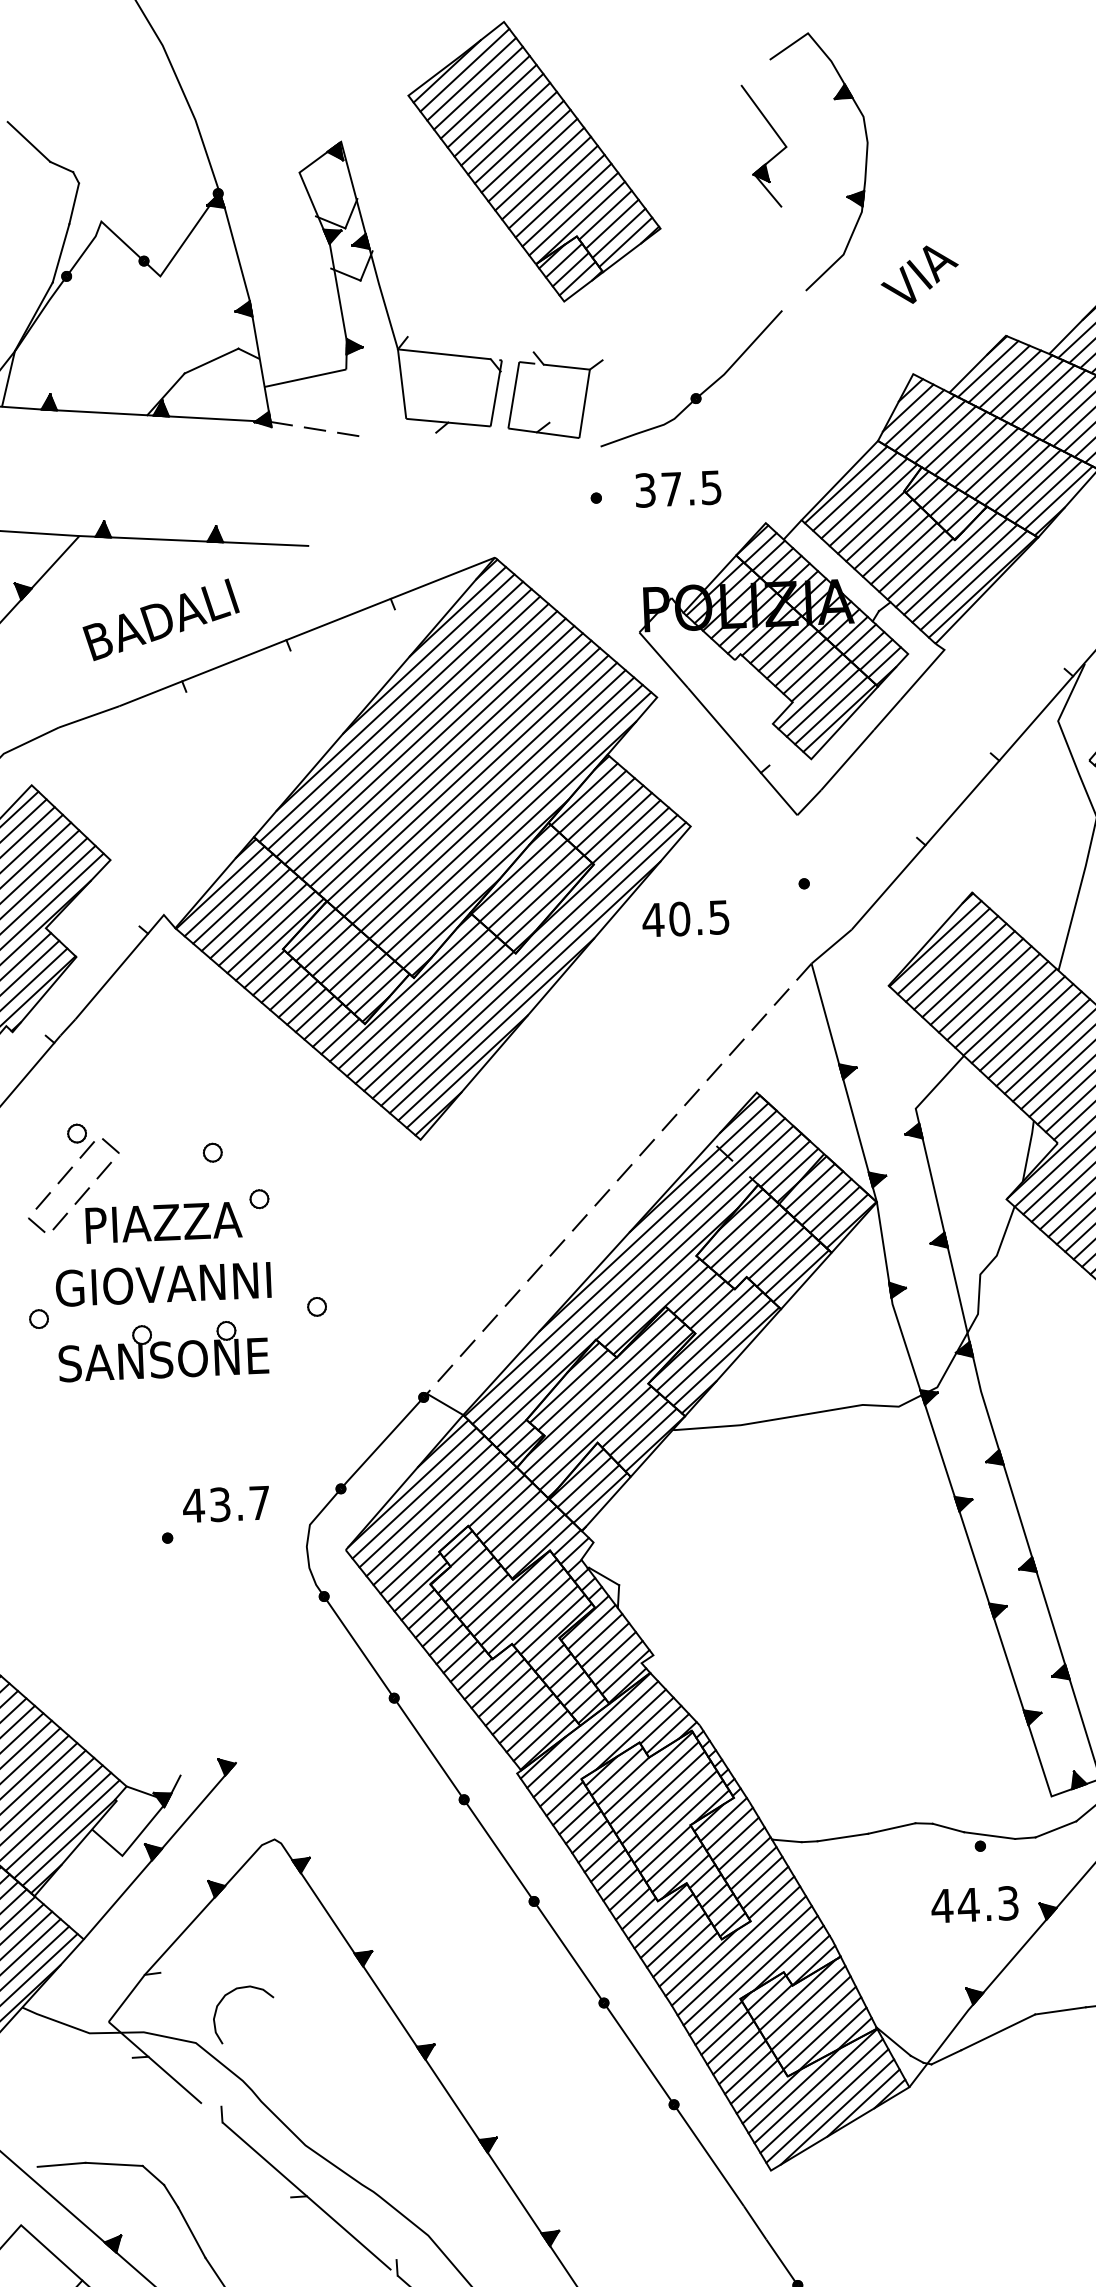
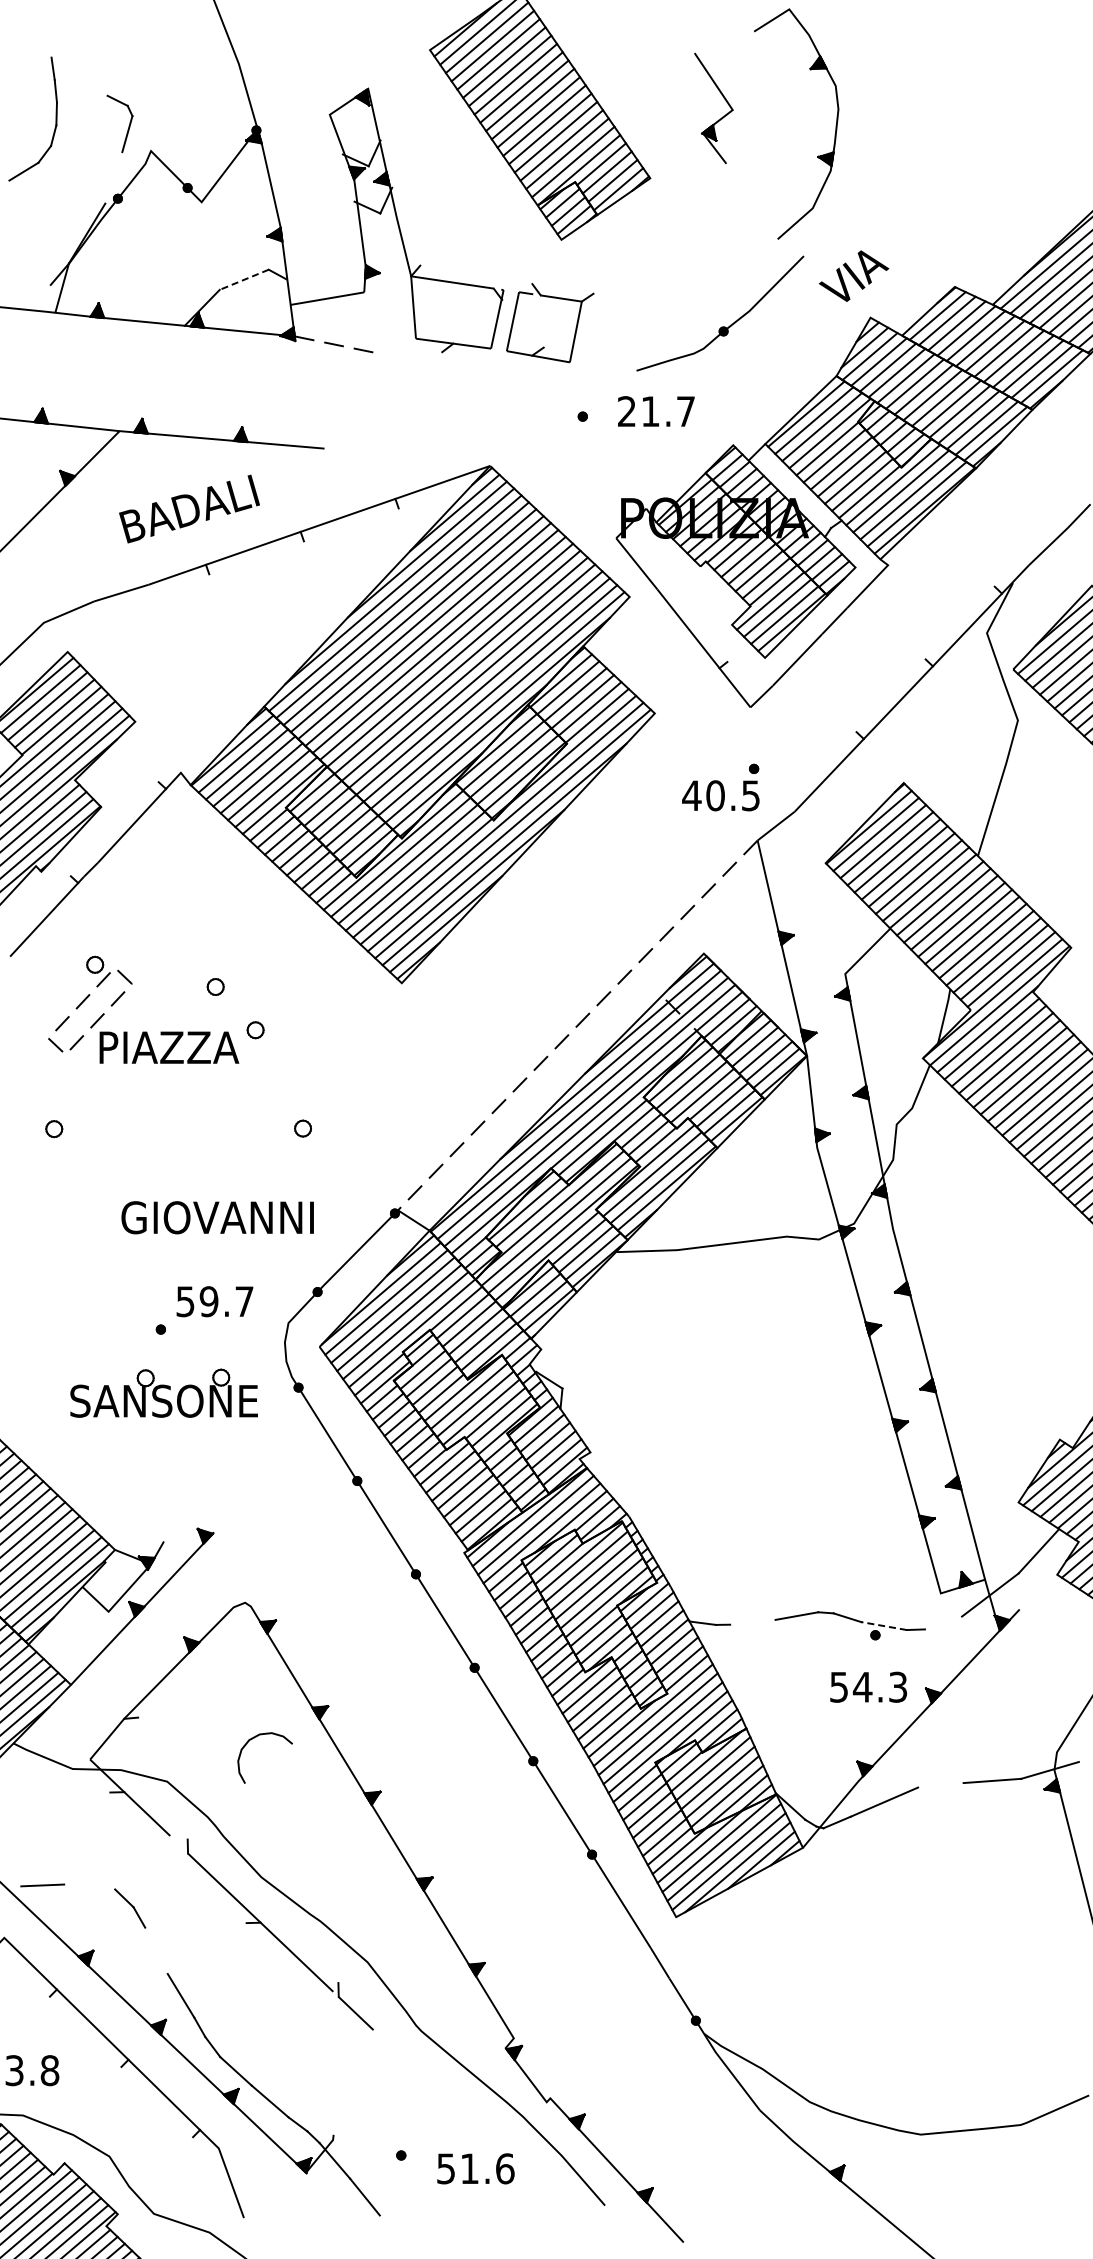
line: (29, 141) -> (89, 76), removed
part: (775, 154) -> (722, 116), moved
line: (60, 252) -> (113, 177), removed
text: (919, 273) -> (853, 275), moved
line: (211, 360) -> (244, 279), solid -> dashed
part: (693, 393) -> (721, 326), moved
text: (678, 488) -> (656, 411), 37.5 -> 21.7
text: (685, 918) -> (720, 795), moved
text: (163, 1284) -> (217, 1217), moved
part: (162, 1350) -> (163, 1392), moved
text: (206, 1505) -> (196, 1301), 43.7 -> 59.7
line: (1055, 1828) -> (943, 1622), removed
line: (988, 1834) -> (883, 1625), solid -> dashed
line: (842, 1836) -> (752, 1621), removed
text: (941, 1906) -> (838, 1687), 44.3 -> 54.3
curve: (231, 1993) -> (254, 1738), moved
line: (1060, 2011) -> (940, 1785), removed
line: (113, 2163) -> (89, 1886), removed
line: (191, 2232) -> (156, 1950), removed

